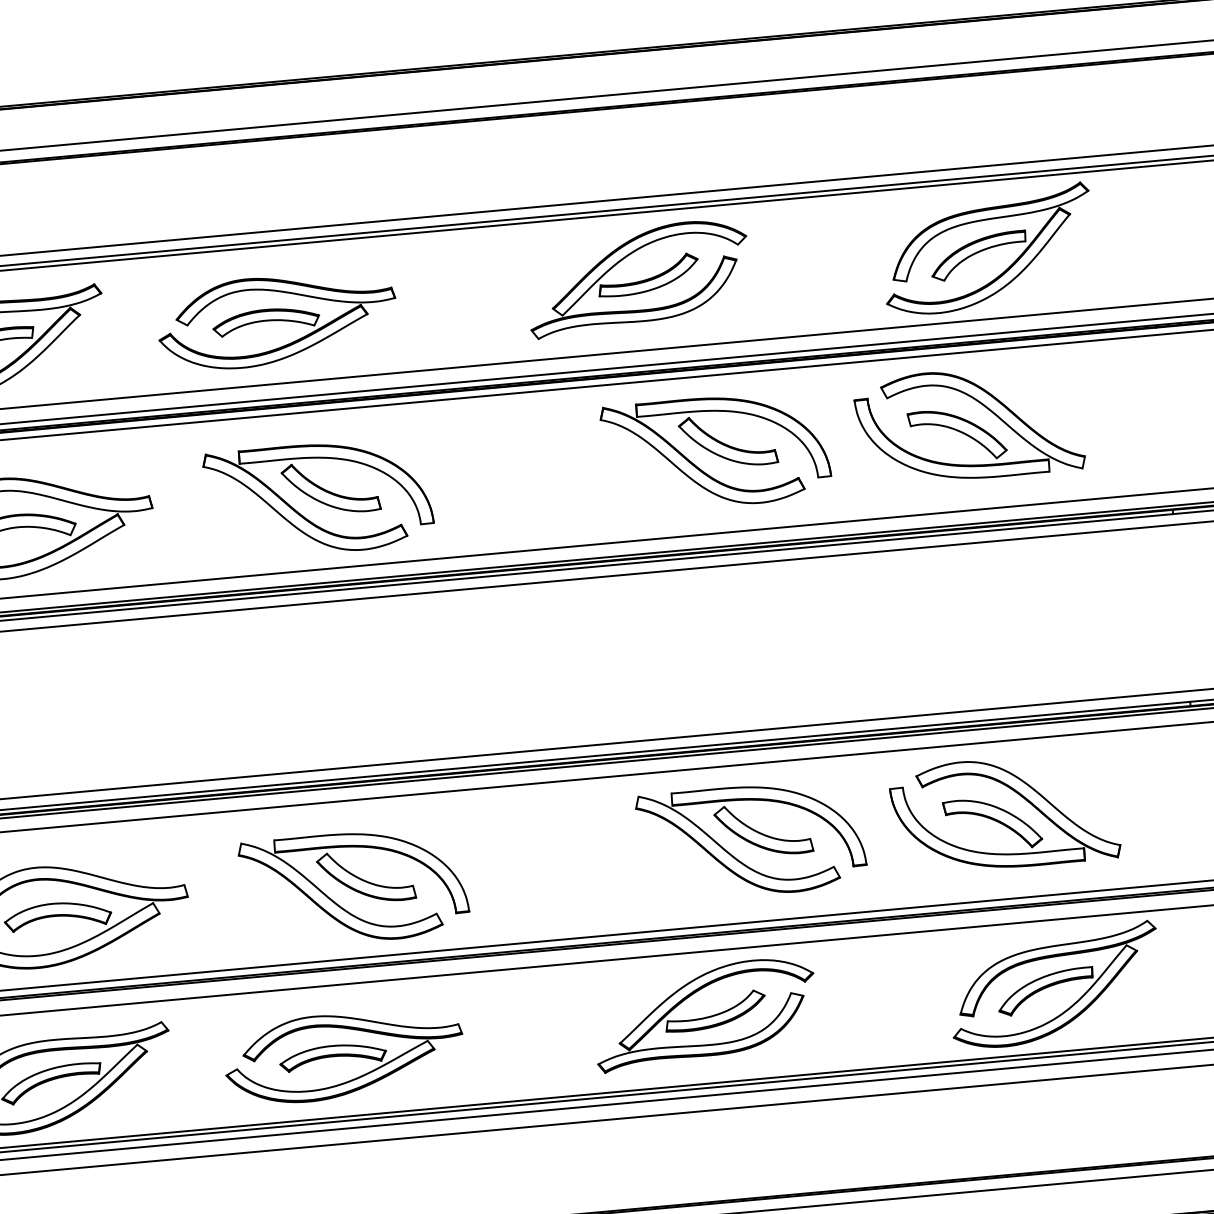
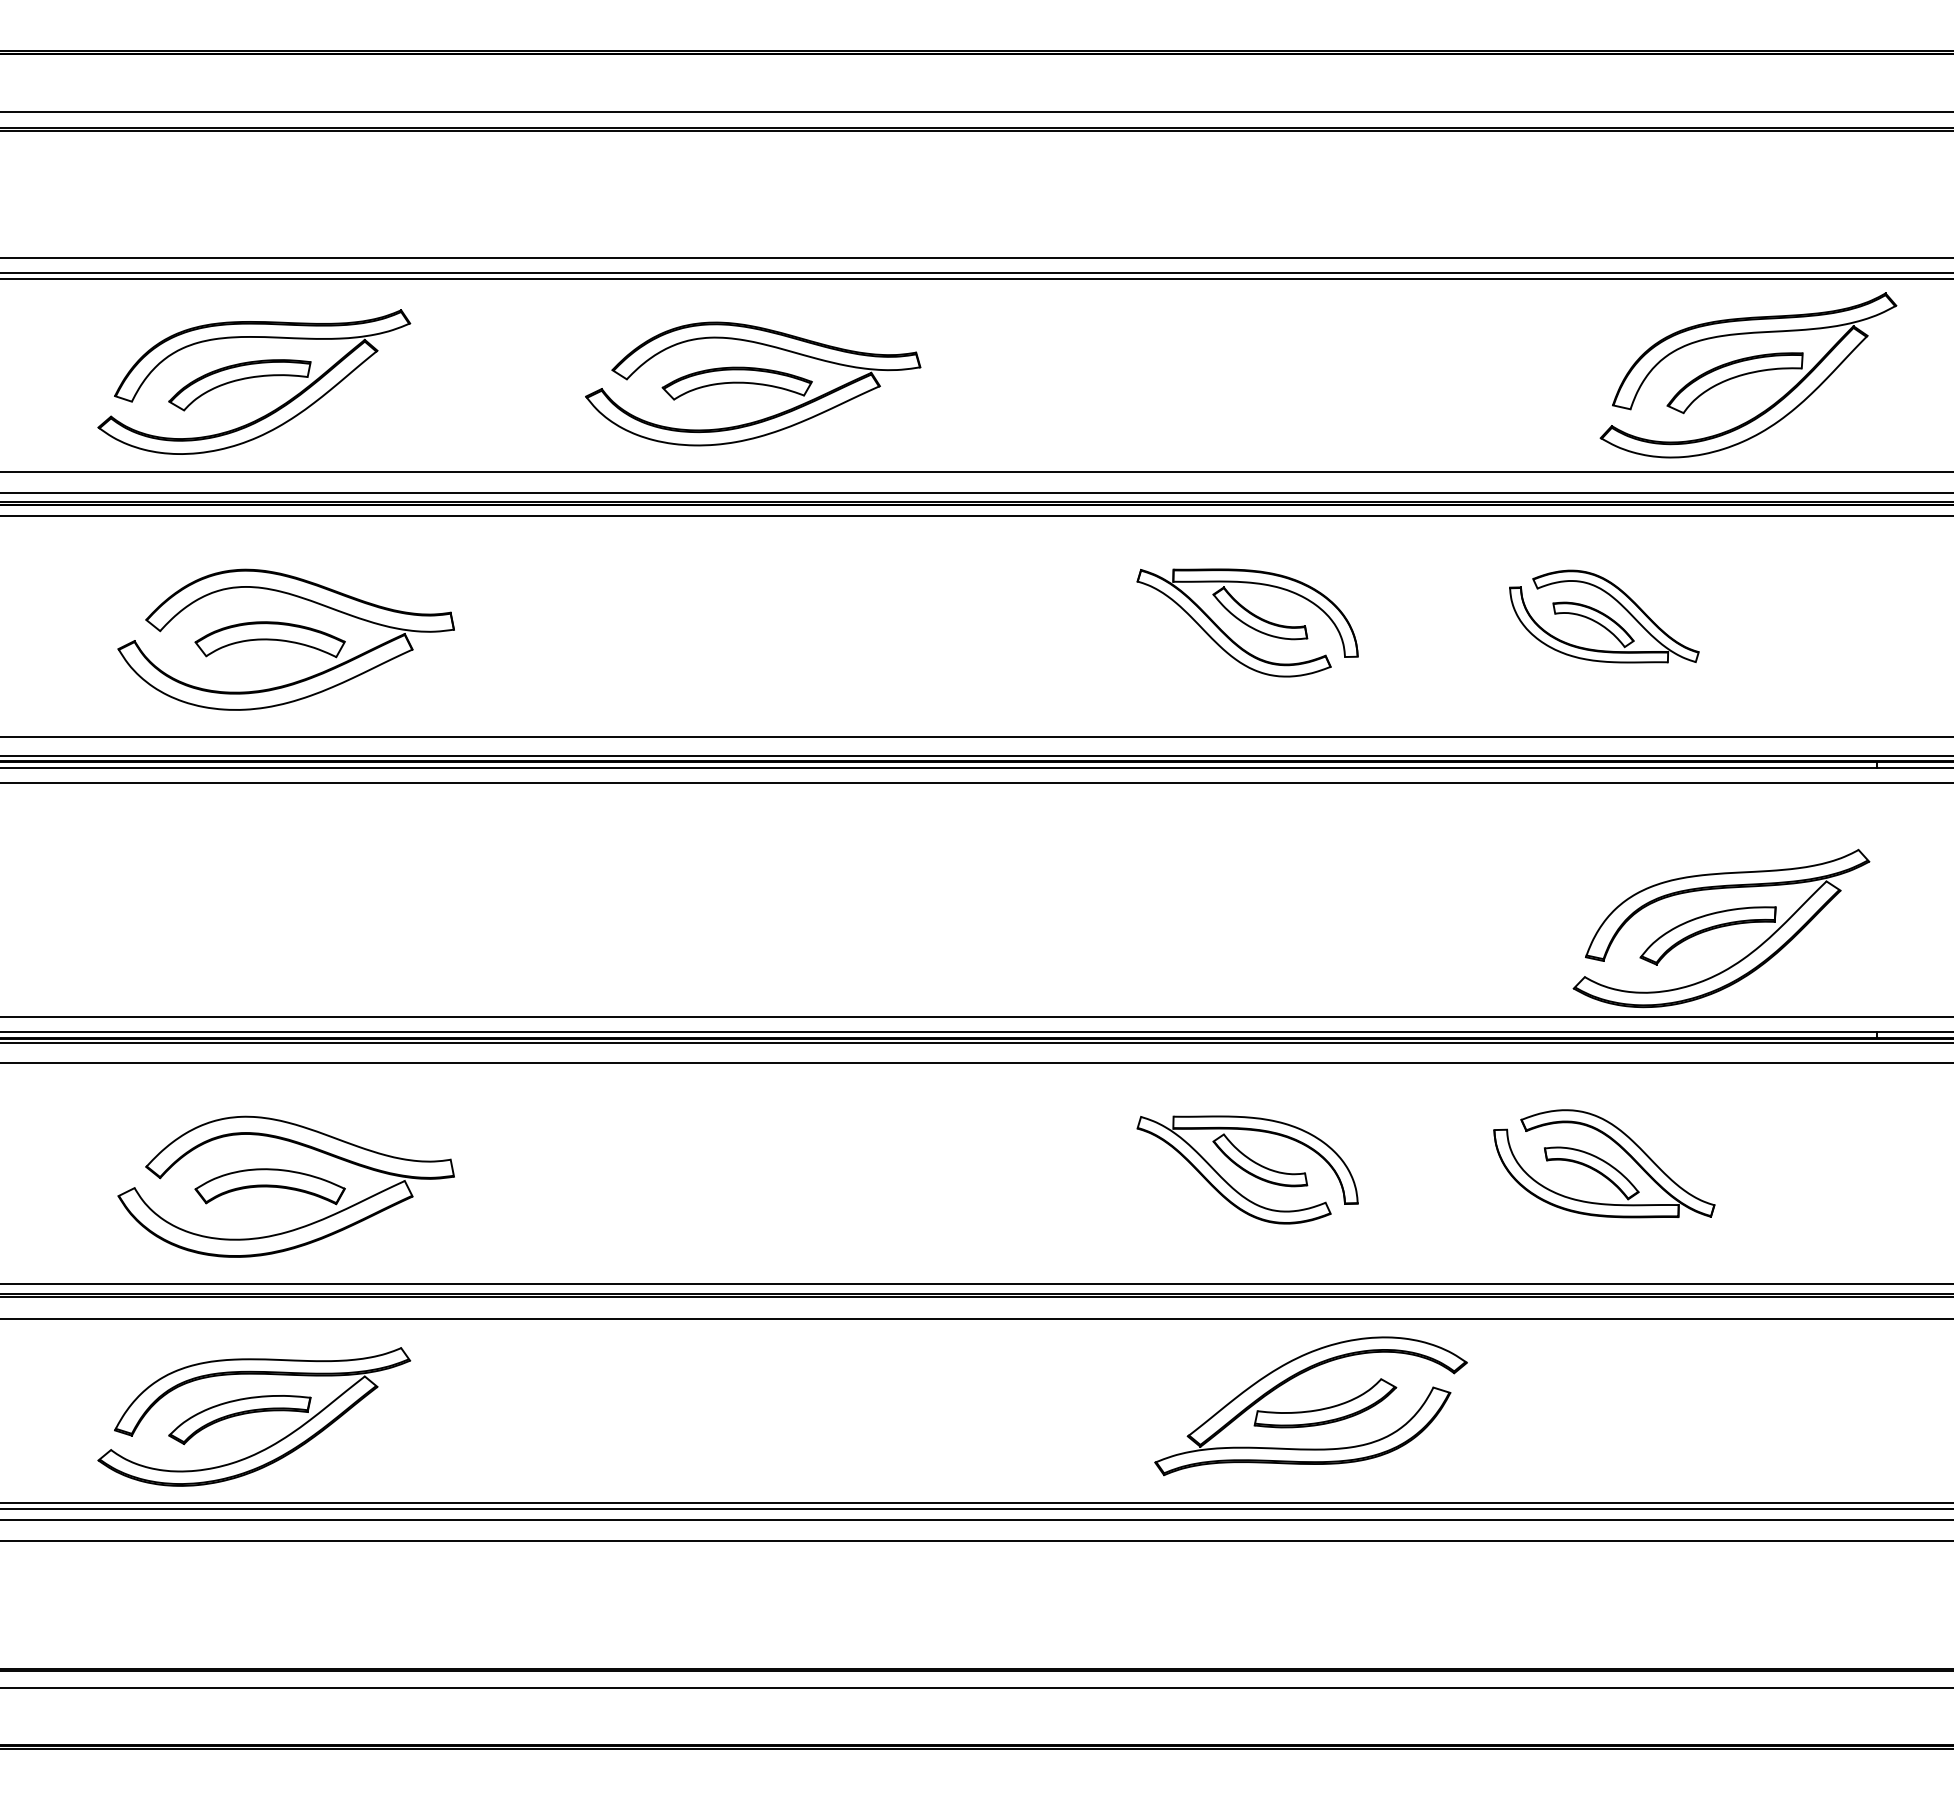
part: (988, 249) -> (1748, 375), moved
part: (637, 278) -> (1160, 370), removed
part: (277, 320) -> (753, 383), moved
part: (969, 424) -> (1604, 616), size x0.6
part: (716, 451) -> (1247, 622), size x0.7
part: (318, 498) -> (687, 637), removed
part: (1004, 813) -> (1604, 1163), size x0.7
part: (751, 840) -> (1247, 1169), size x0.7
part: (354, 887) -> (687, 1184), removed
part: (1054, 985) -> (1721, 928), moved
part: (704, 1014) -> (1310, 1406), moved
part: (344, 1055) -> (652, 1418), removed

